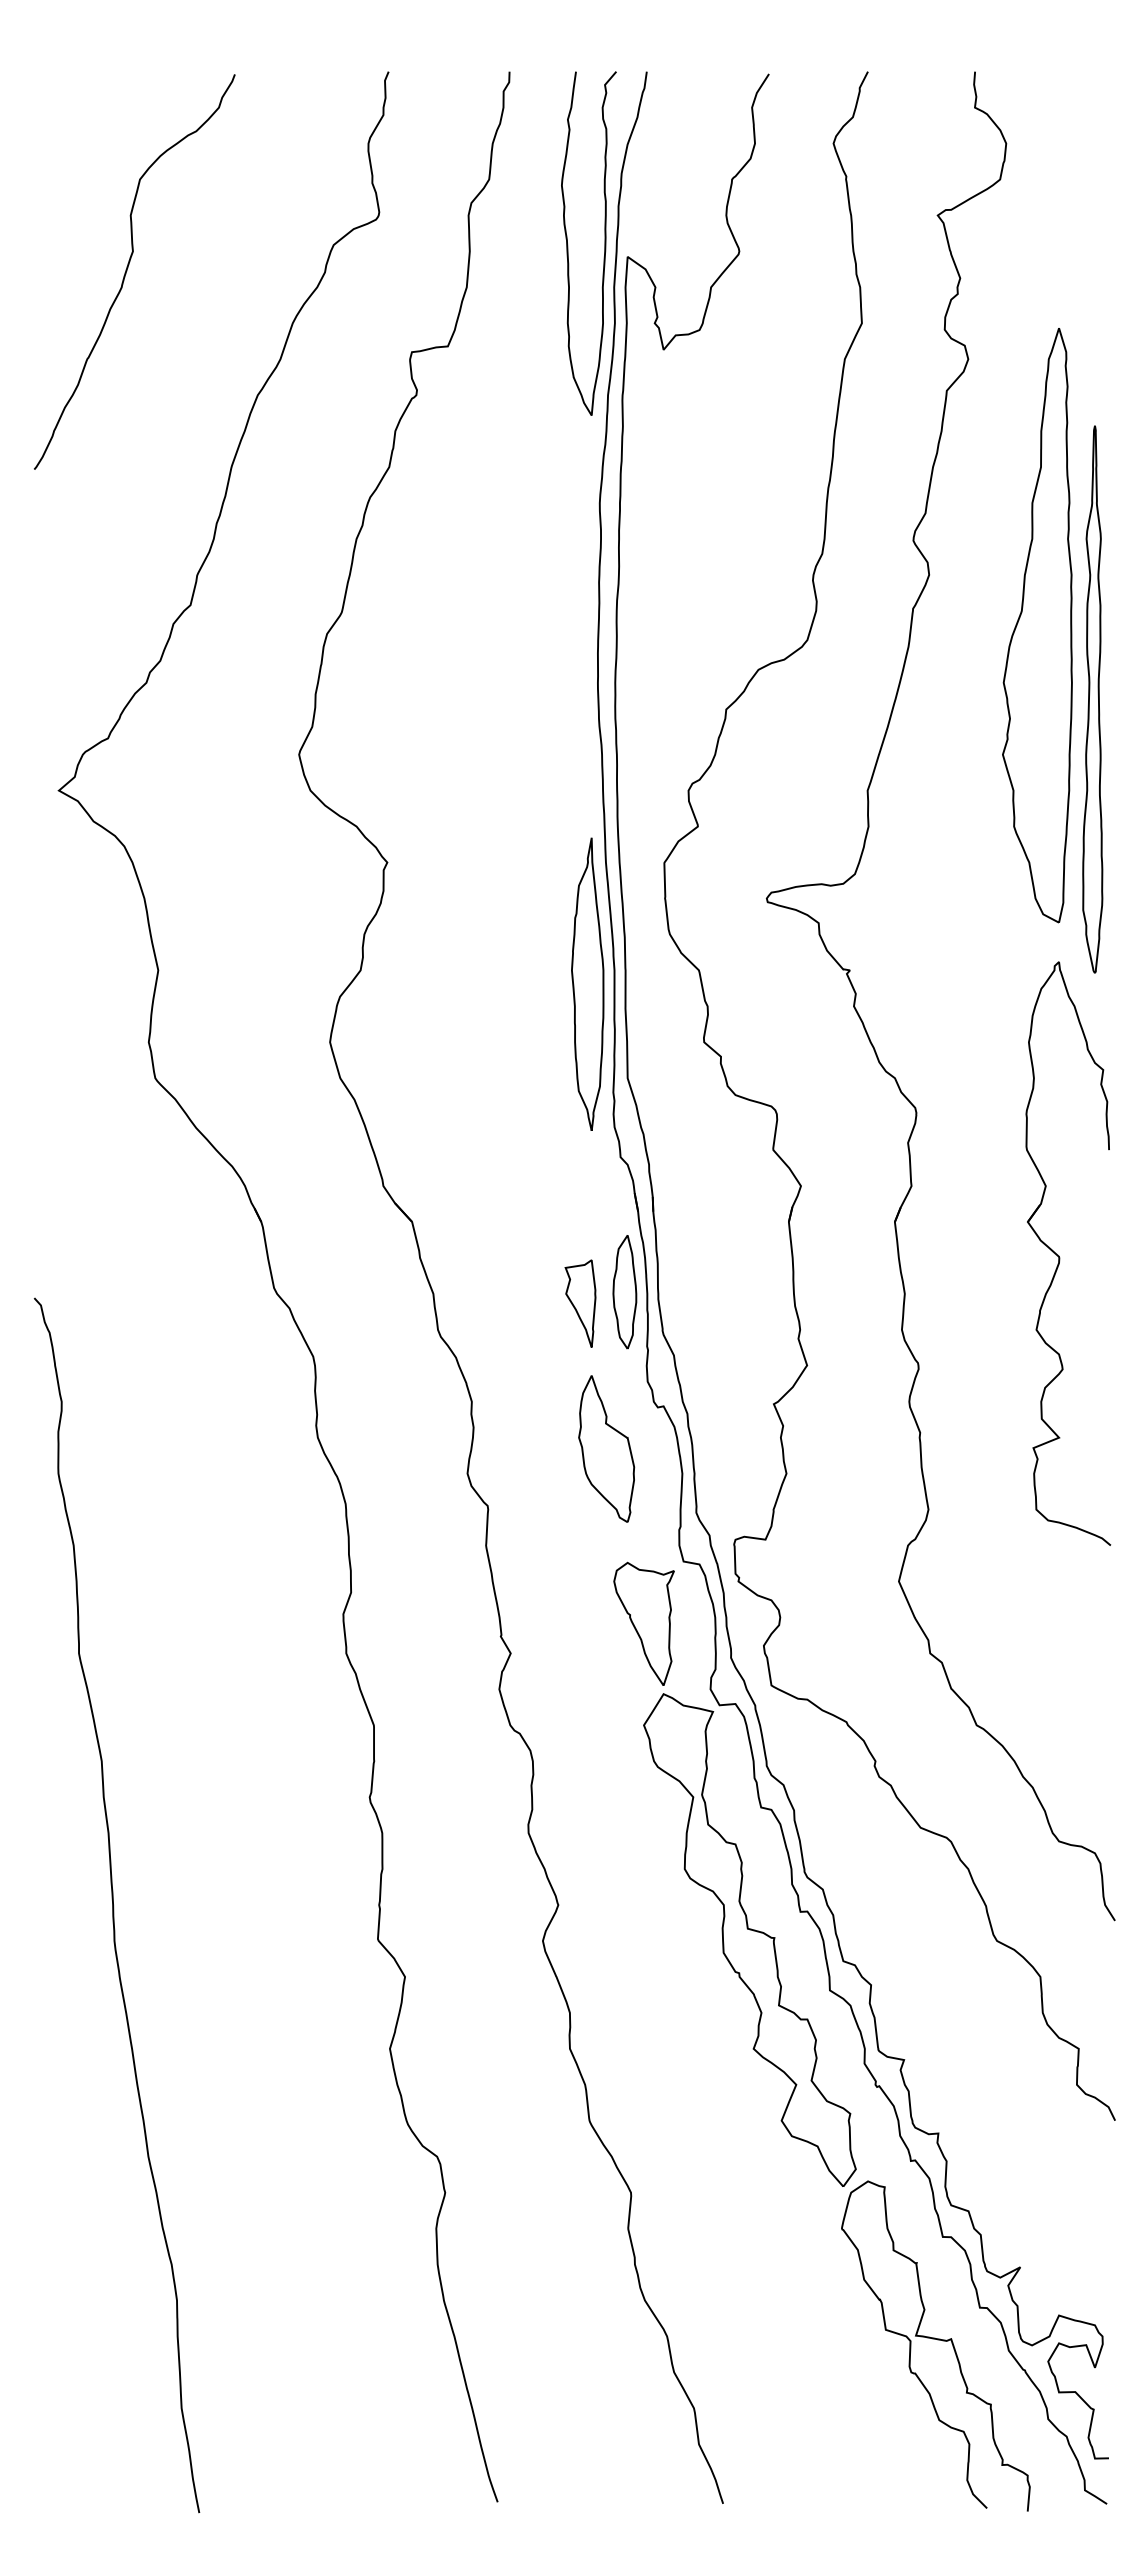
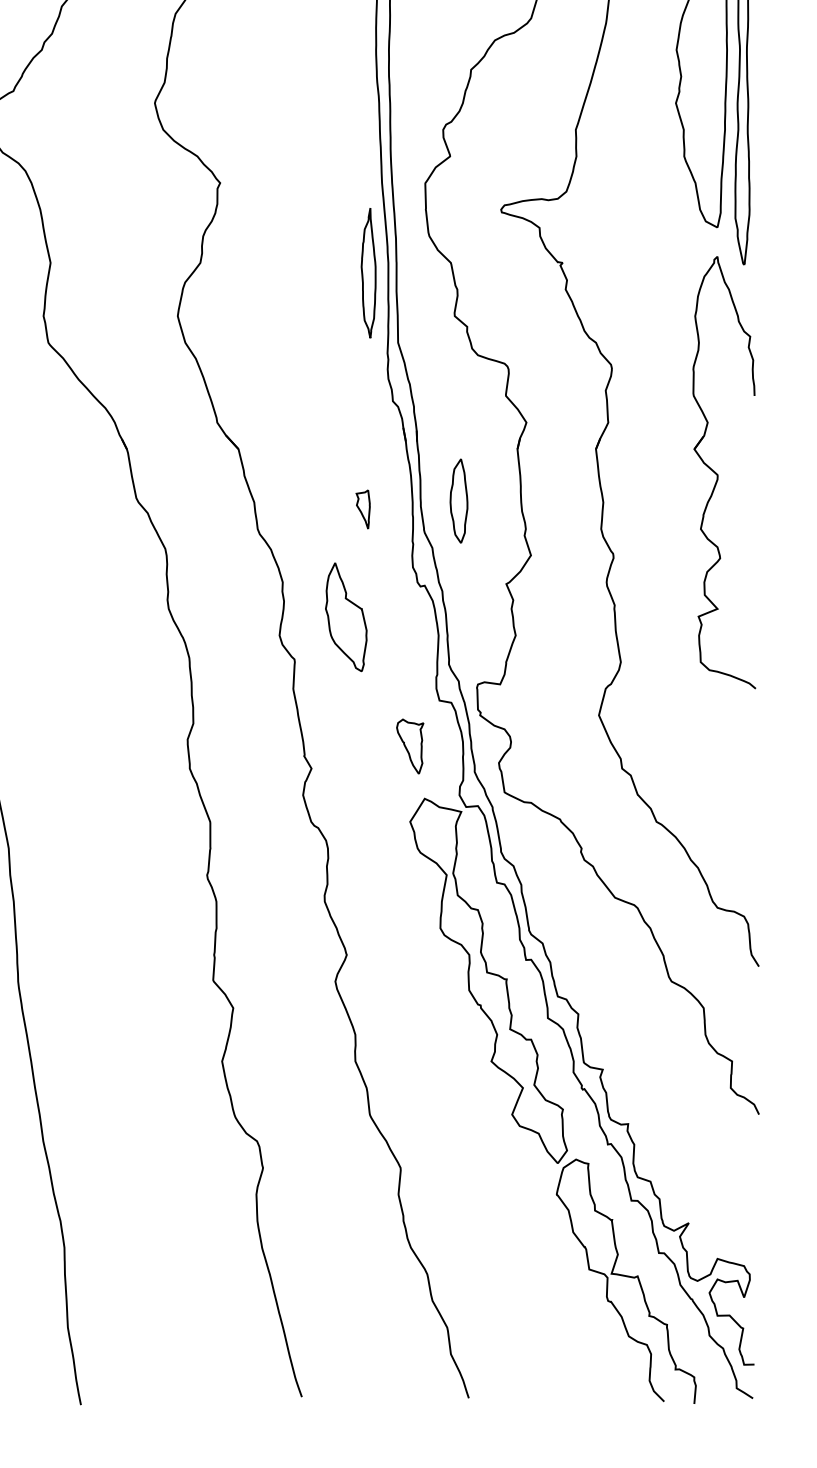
part: (587, 983) -> (368, 272), size x0.6
part: (624, 1292) -> (458, 501), moved
part: (580, 1303) -> (363, 509), size x0.6
part: (606, 1448) -> (346, 616), moved
part: (643, 1623) -> (409, 746), size x0.6

